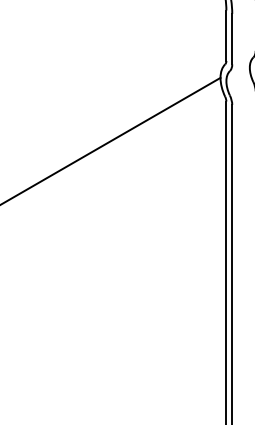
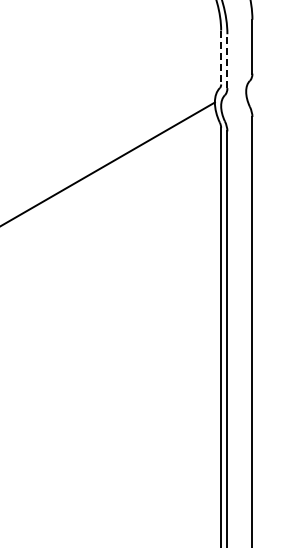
line: (226, 35) -> (221, 57), solid -> dashed
line: (232, 39) -> (227, 61), solid -> dashed

